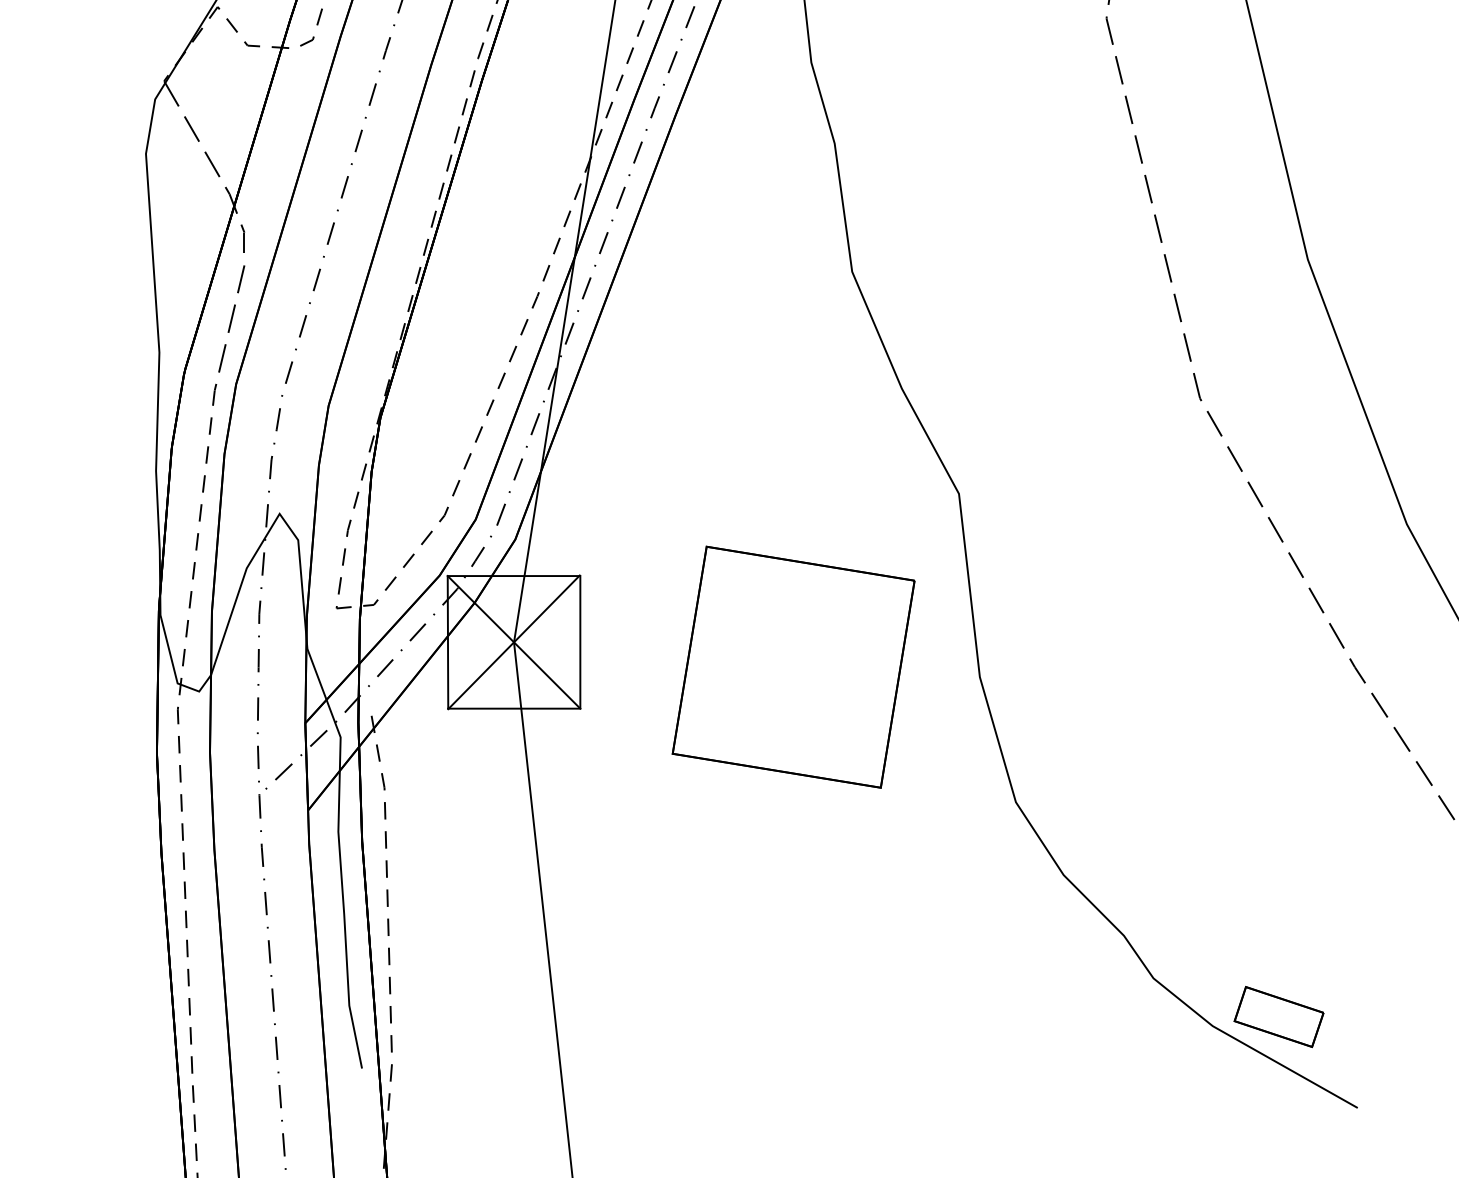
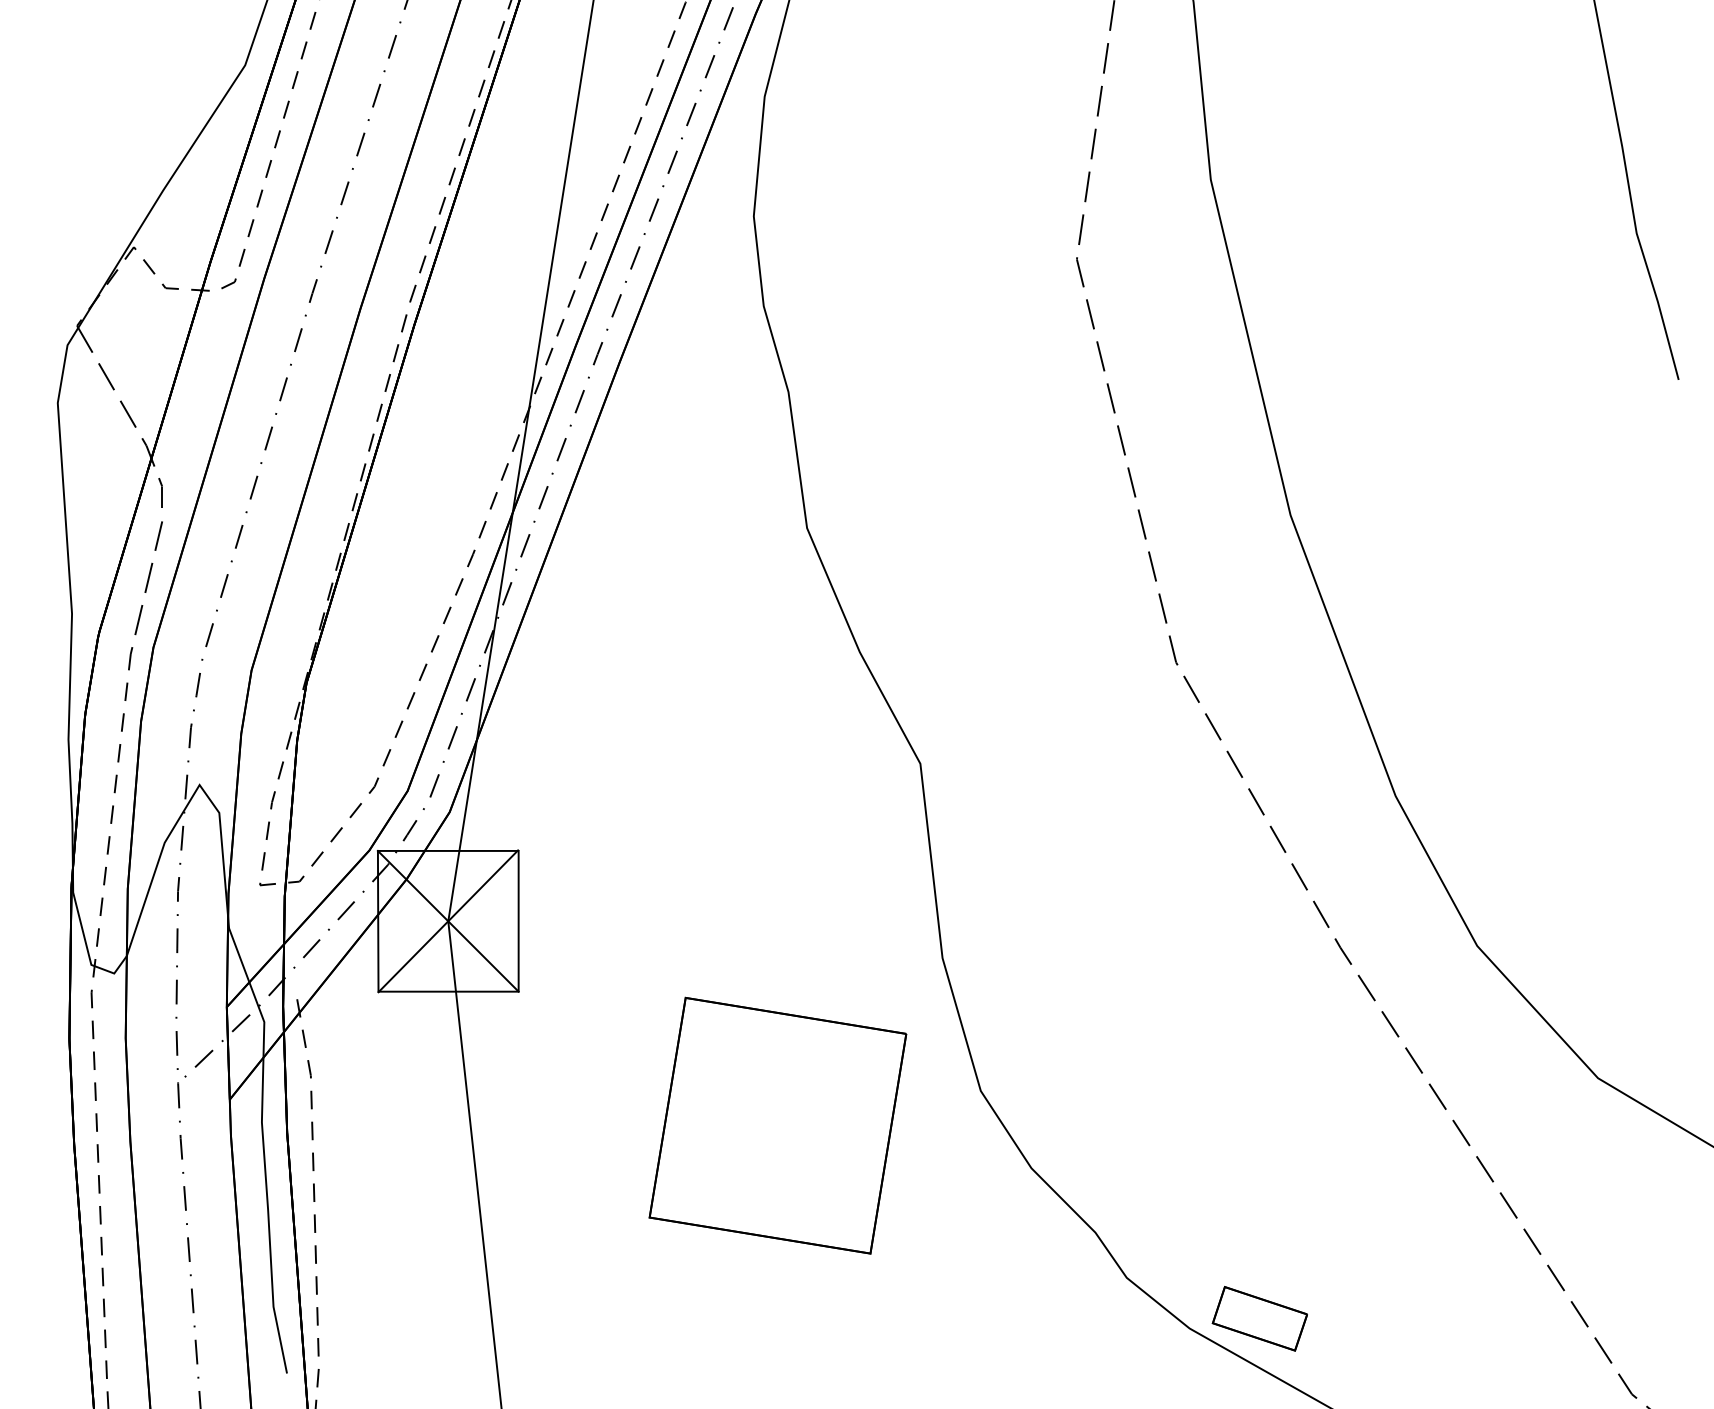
part: (793, 667) -> (777, 1125), moved

